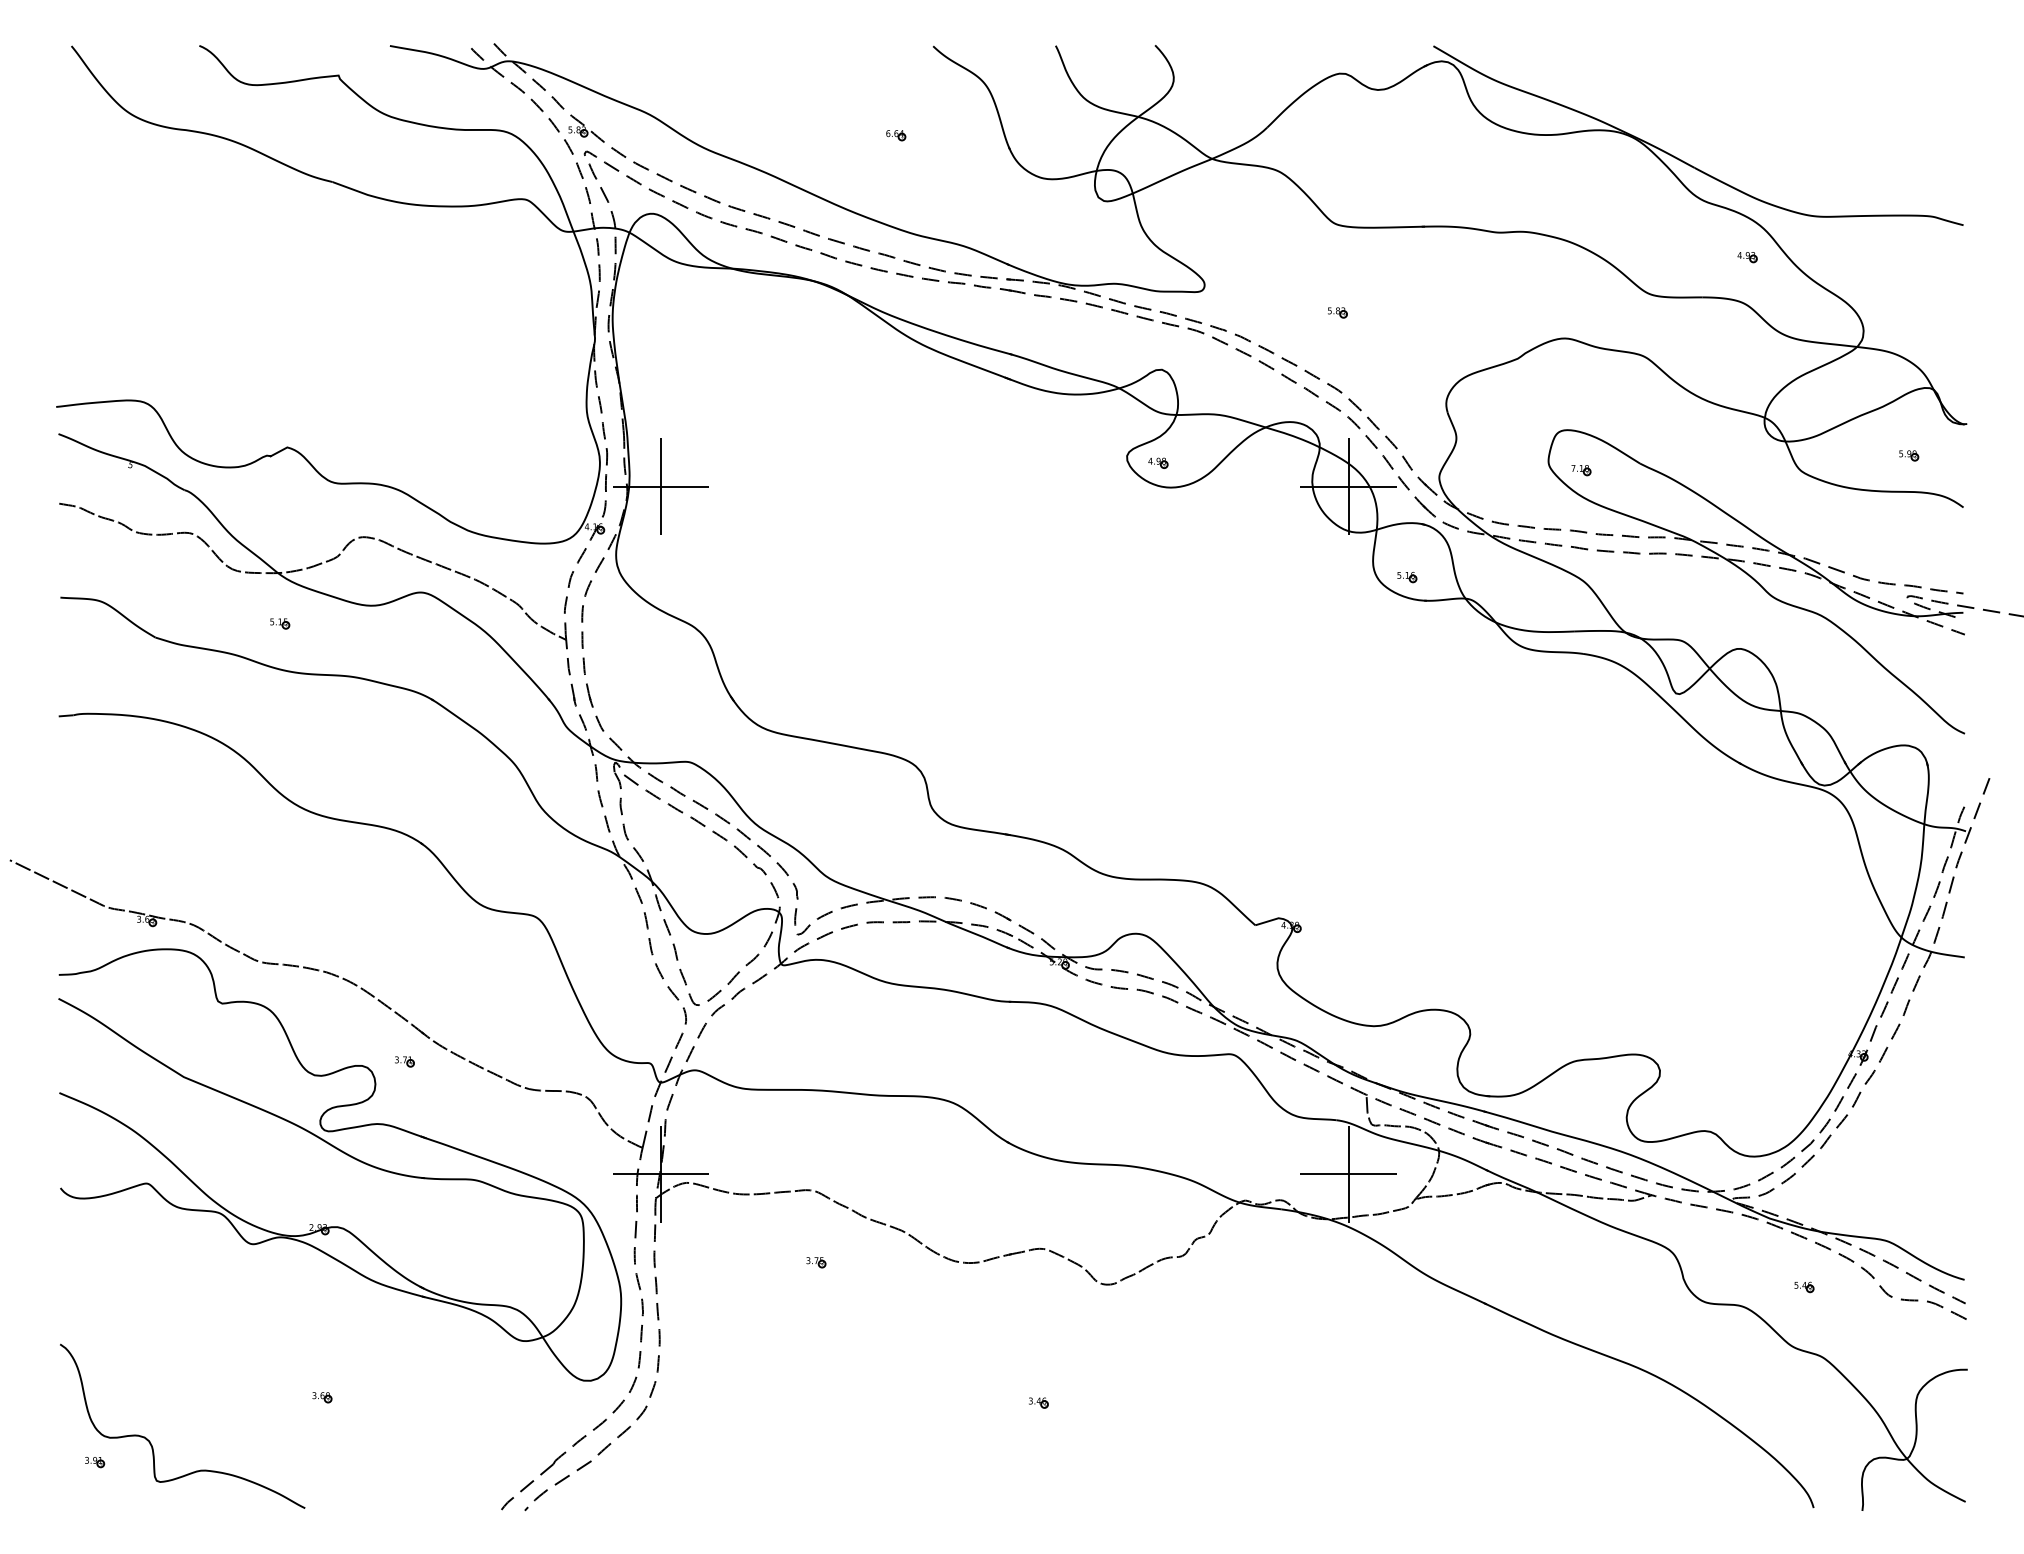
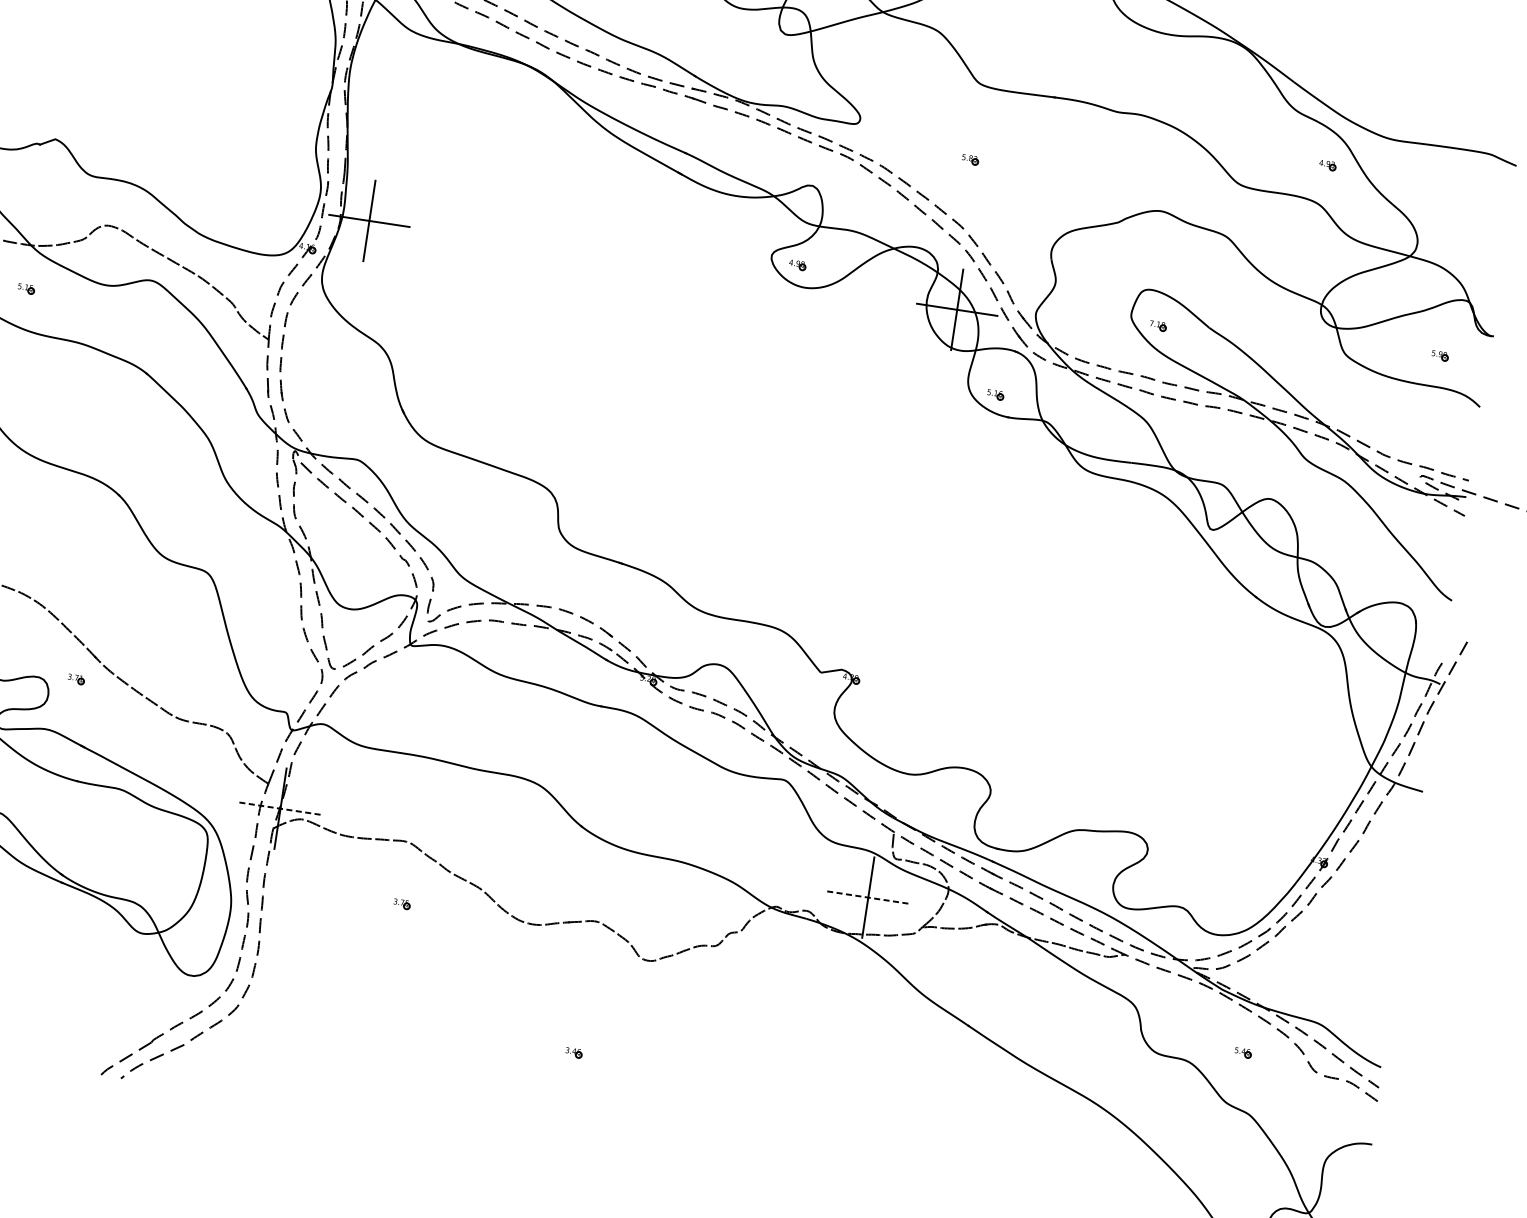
line: (660, 1174) -> (280, 808), solid -> dashed
line: (1348, 1174) -> (868, 897), solid -> dashed

